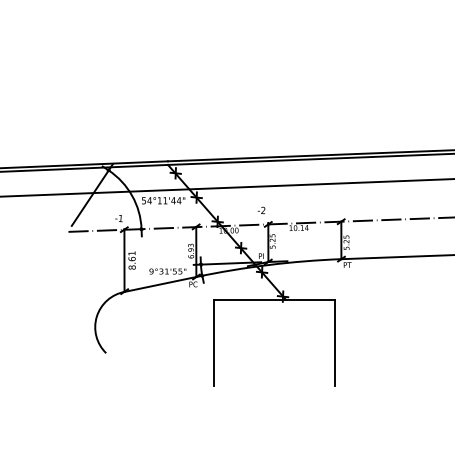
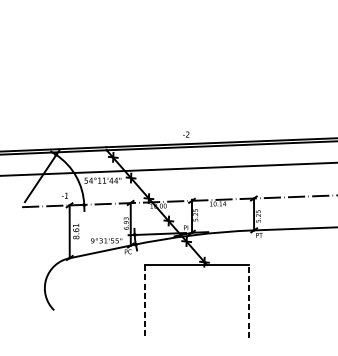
text: (261, 210) -> (186, 134), moved
line: (213, 342) -> (145, 301), solid -> dashed
line: (335, 342) -> (249, 301), solid -> dashed

